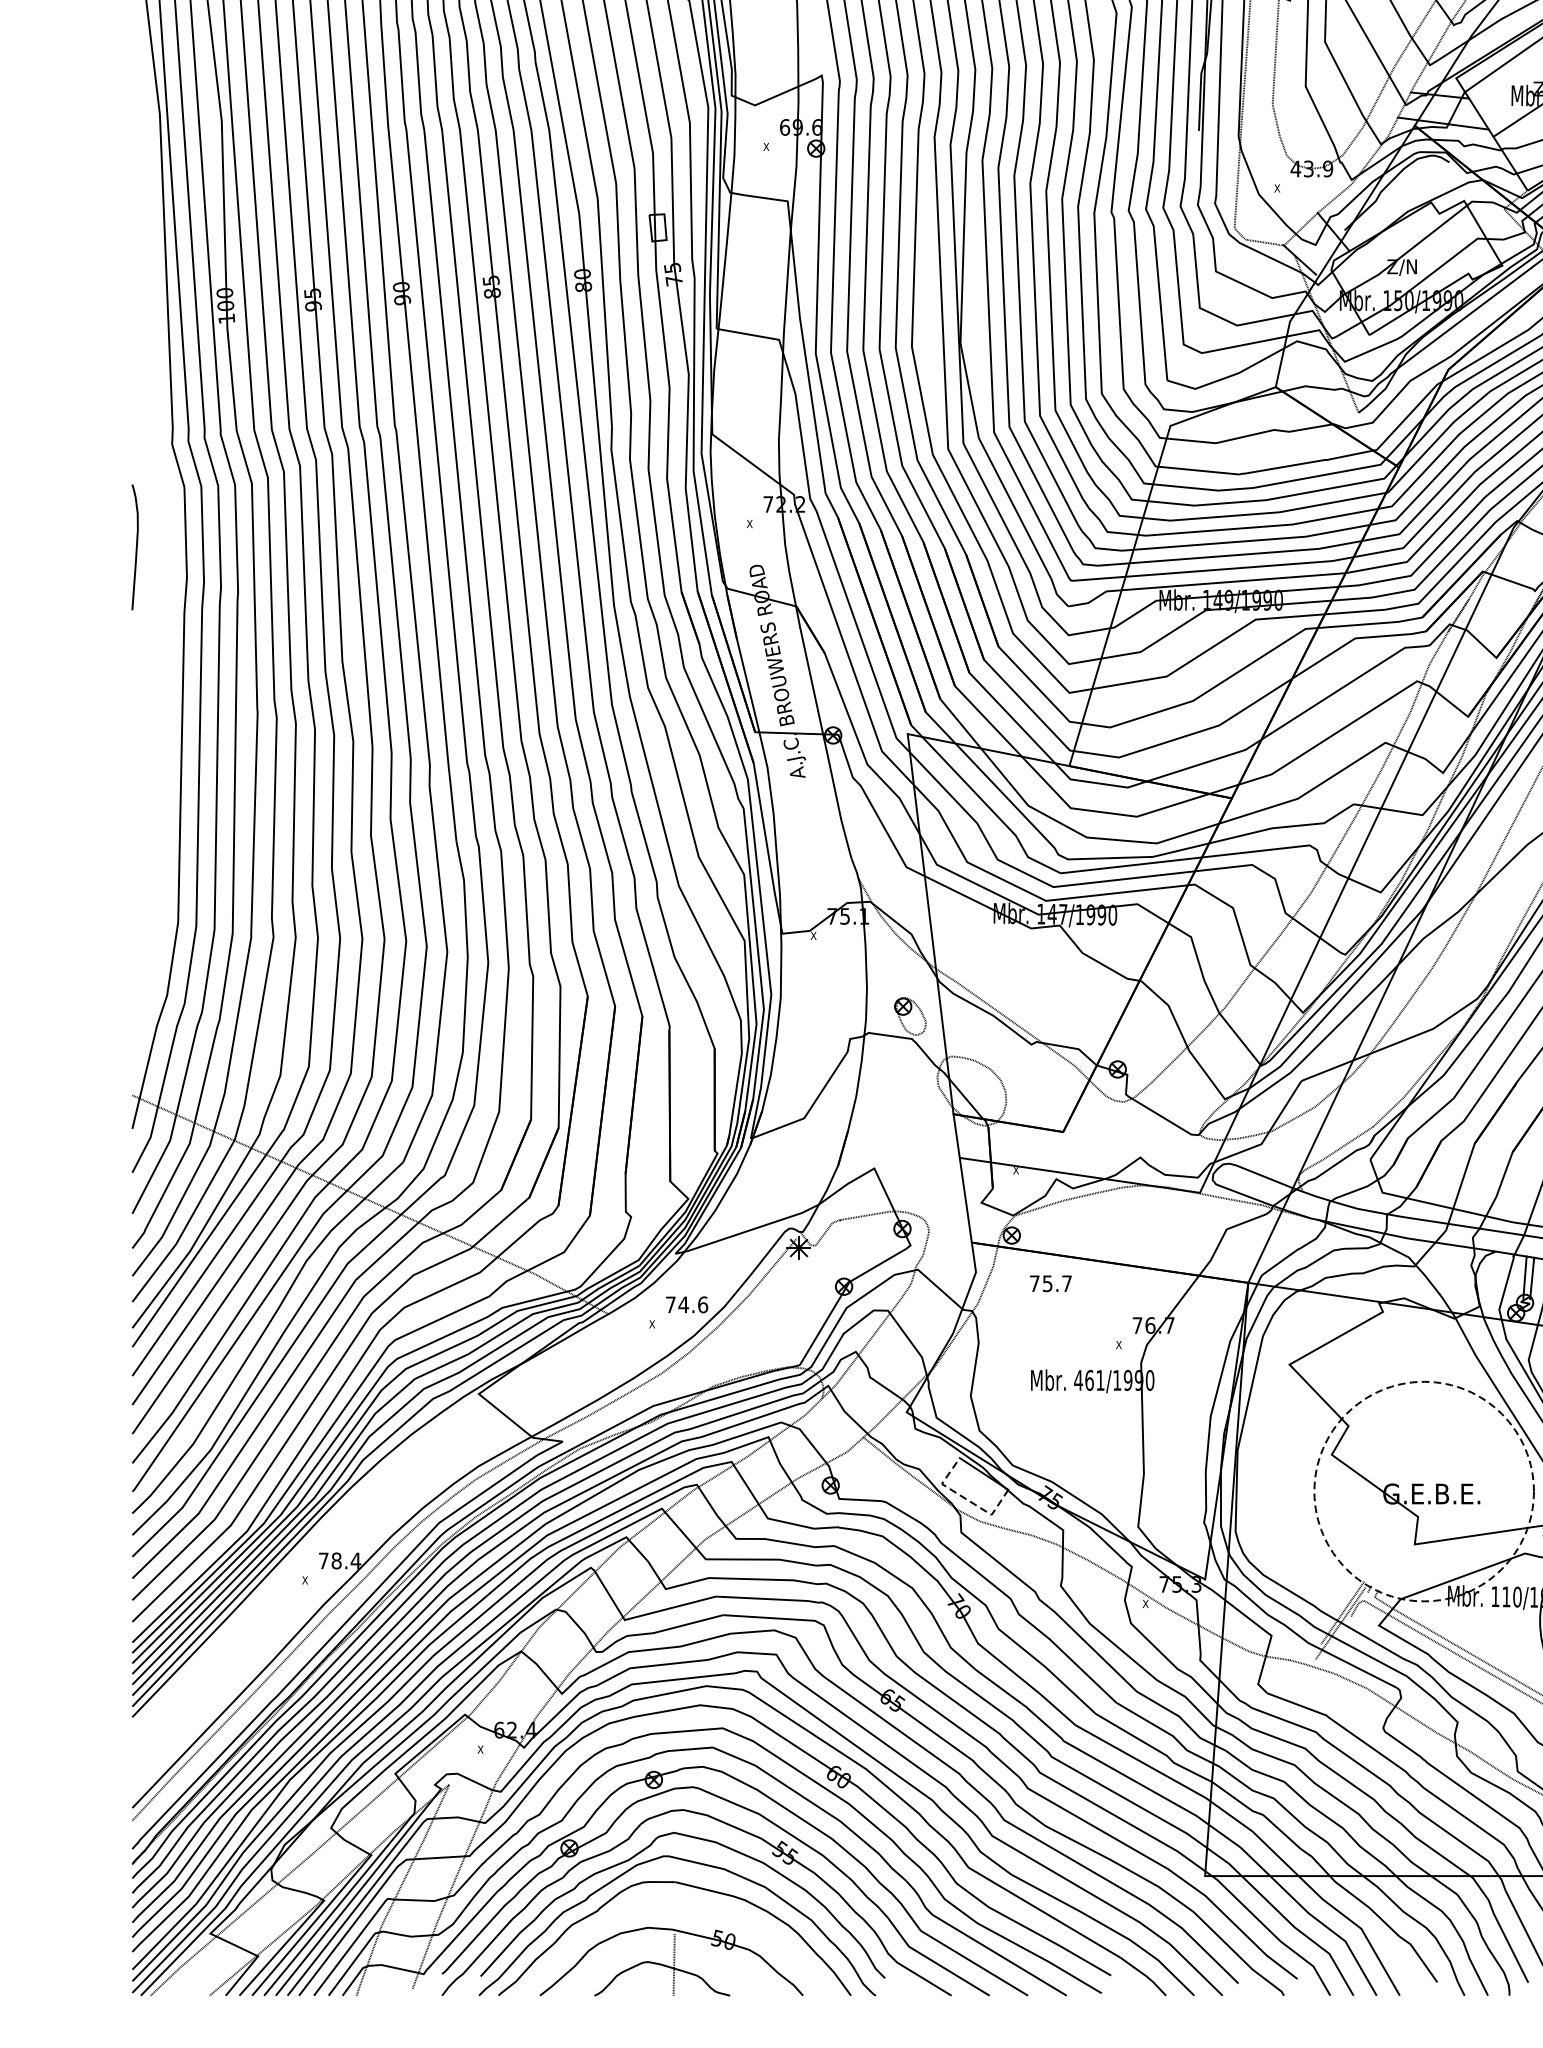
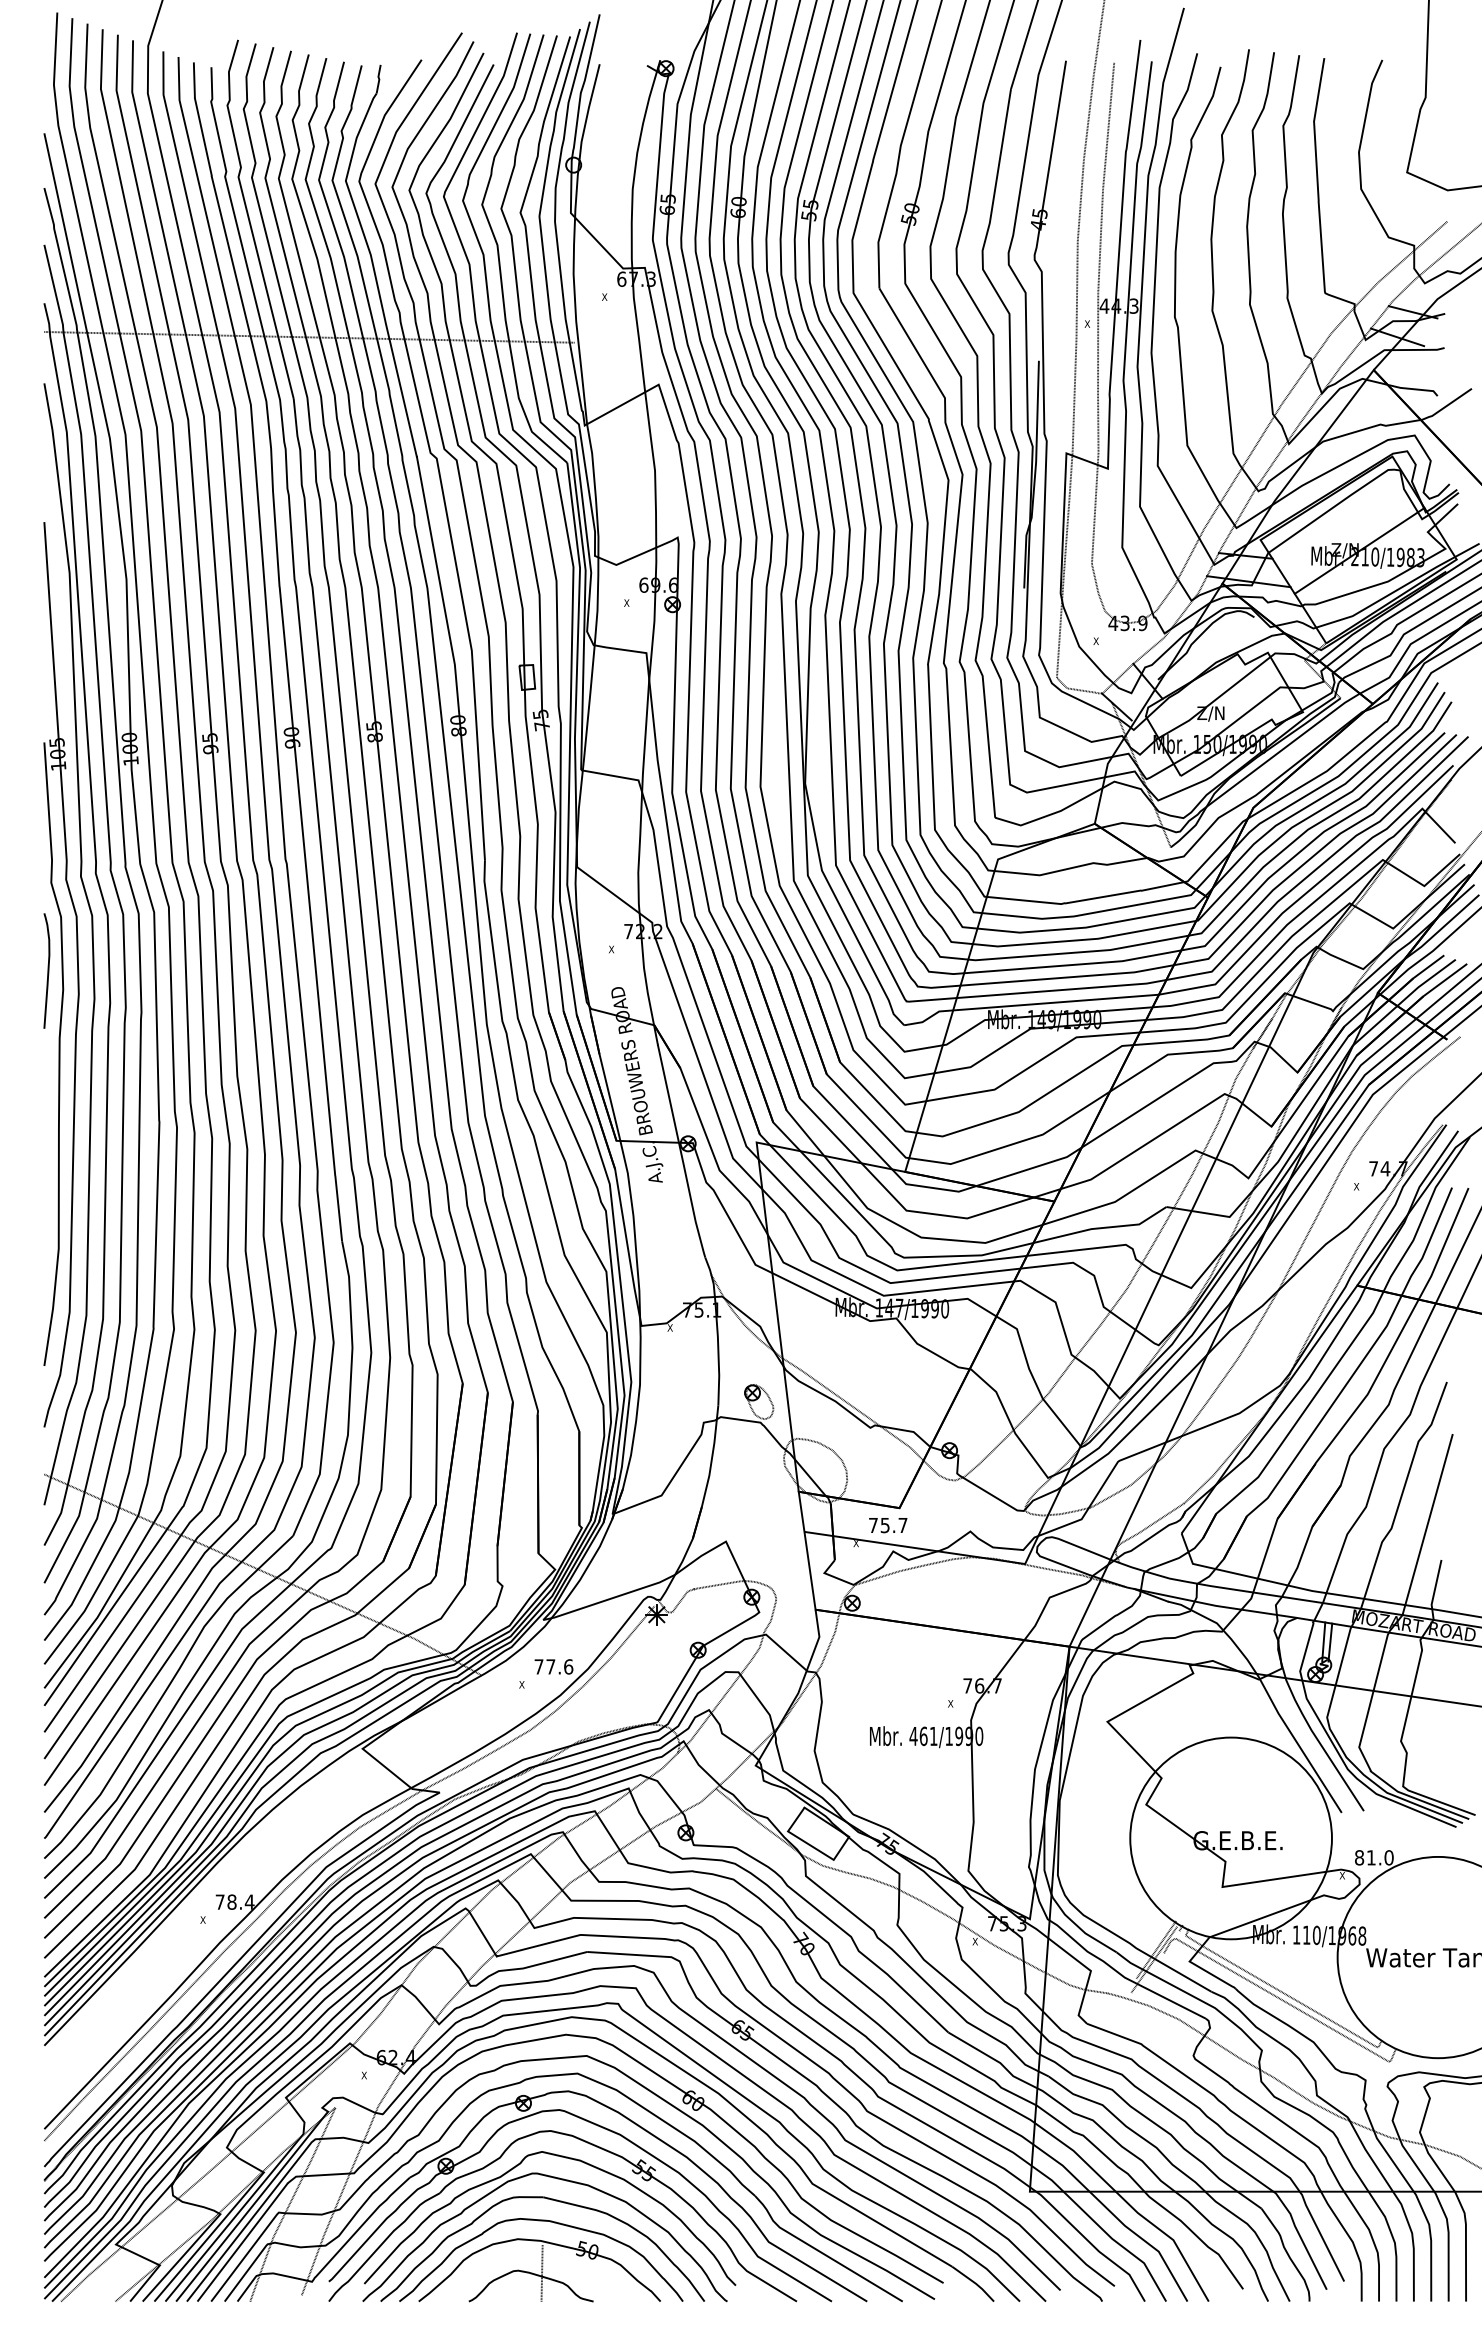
part: (151, 551) -> (61, 974), added
text: (1051, 1283) -> (888, 1525), moved
text: (683, 1304) -> (550, 1666), 74.6 -> 77.6
circle: (1423, 1491) -> (1230, 1838), dashed -> solid
line: (966, 1499) -> (810, 1845), dashed -> solid
curve: (673, 1908) -> (541, 2221), added

